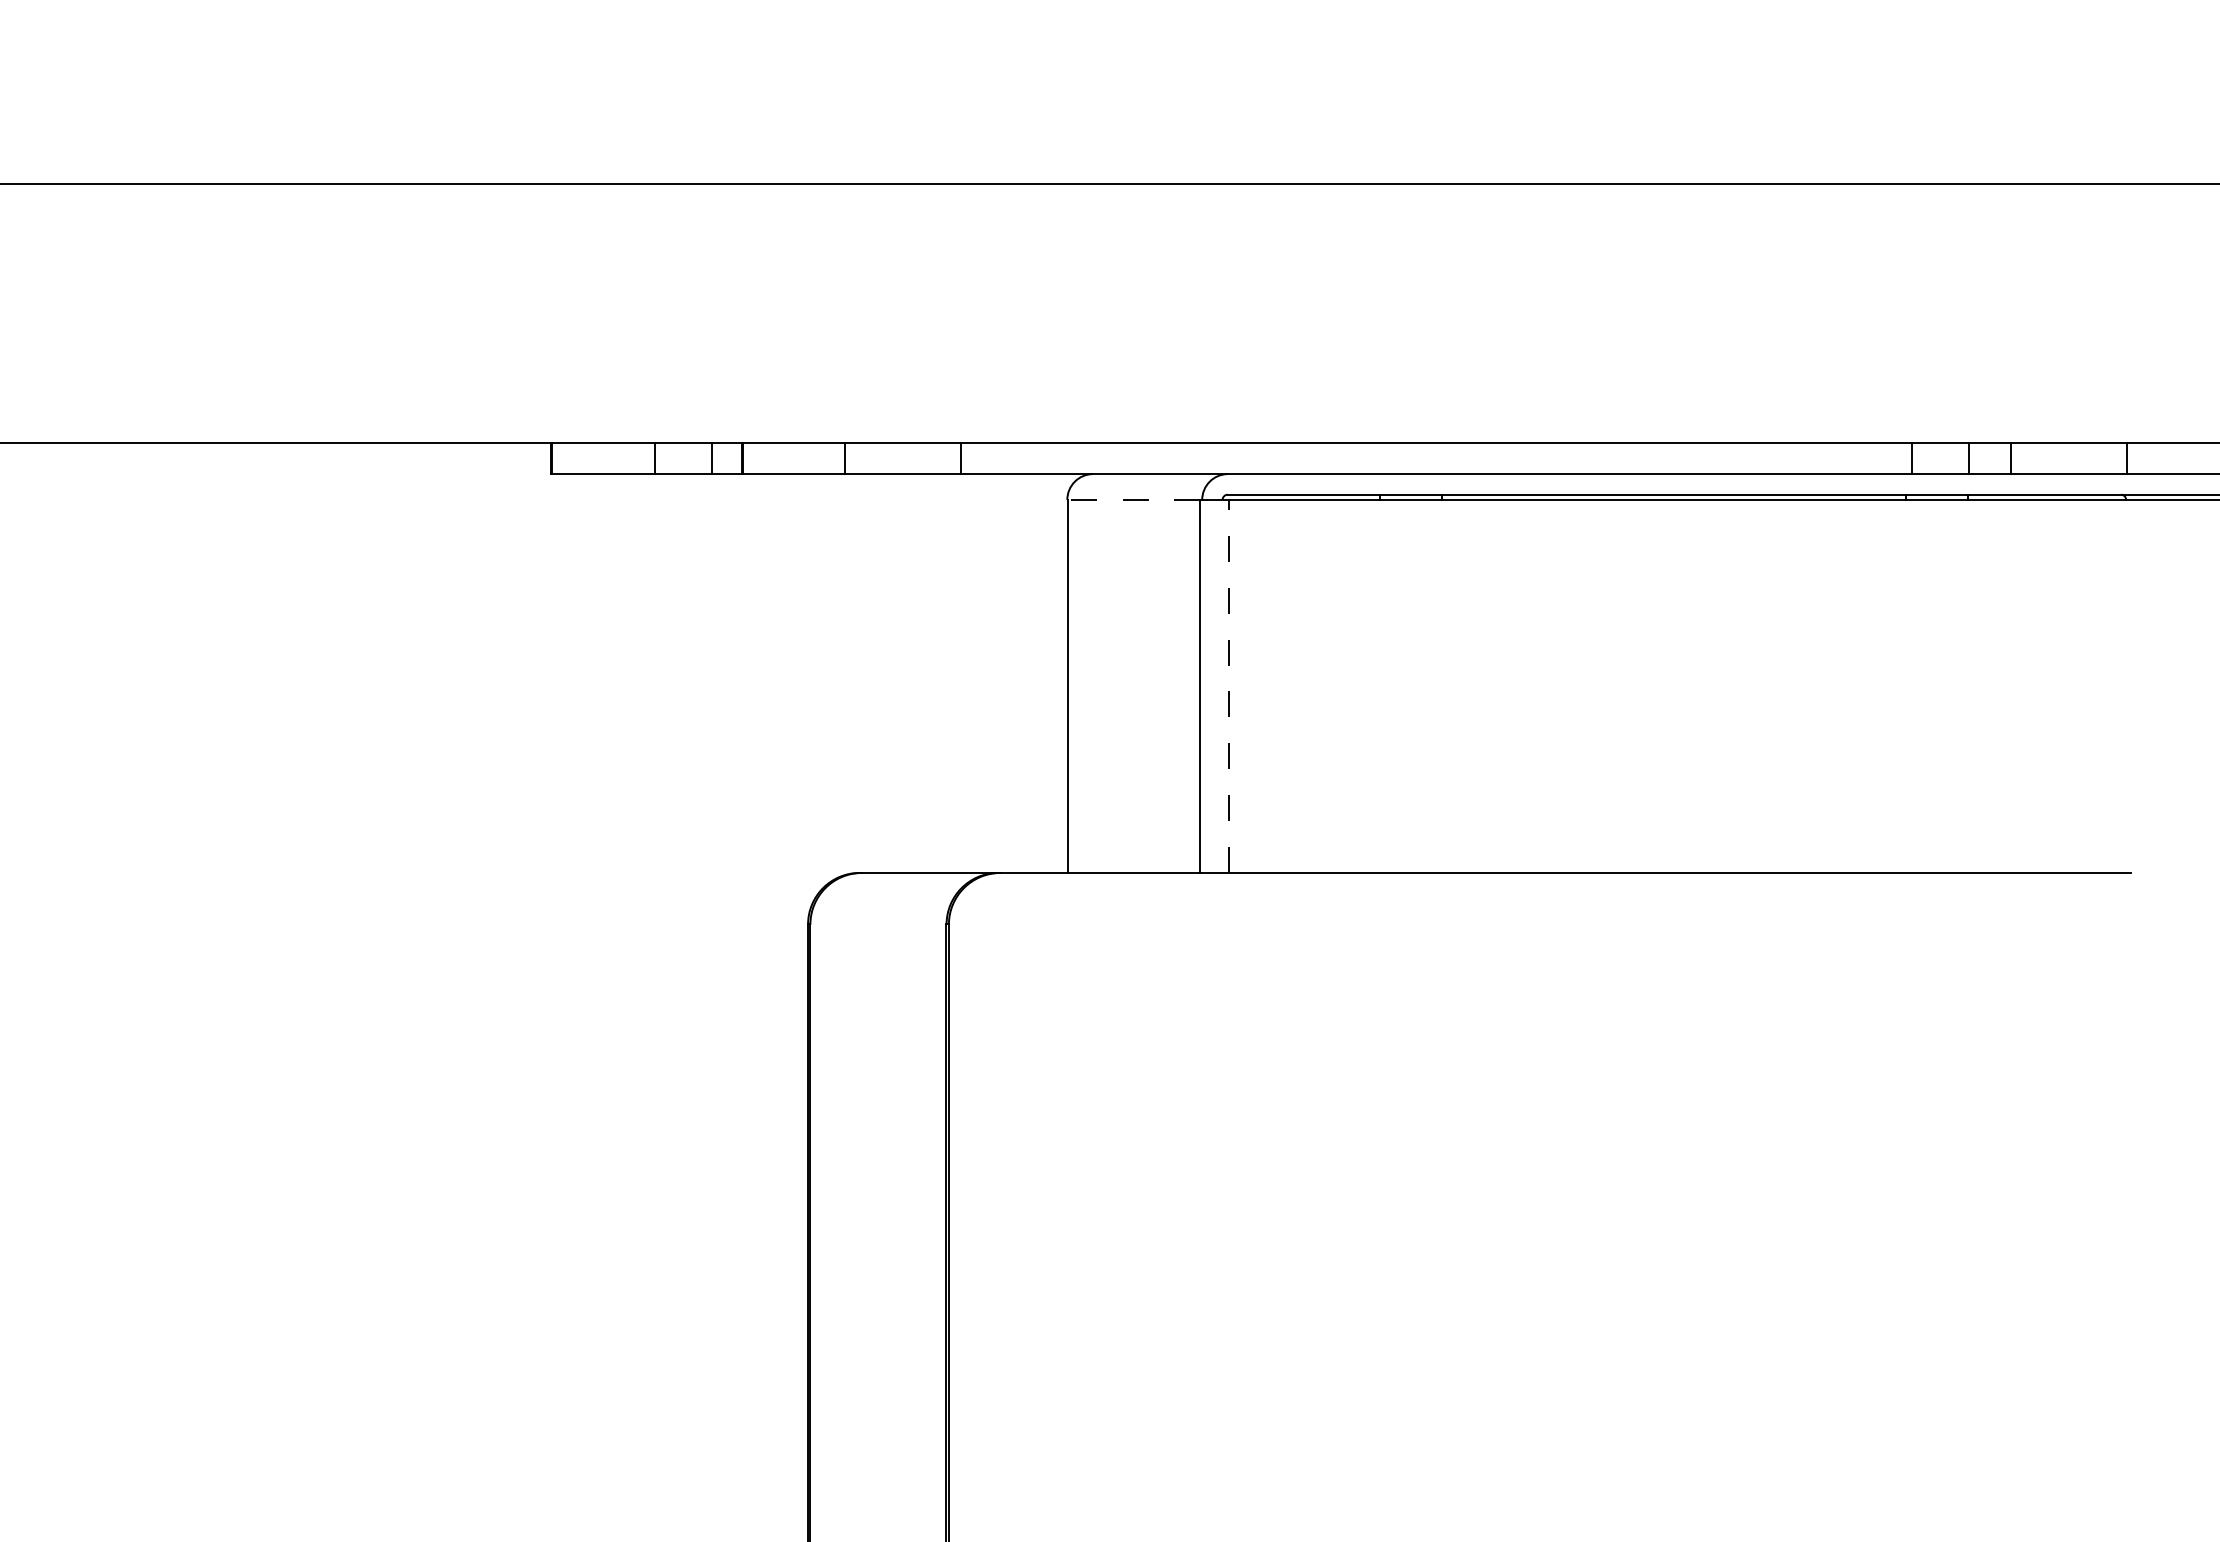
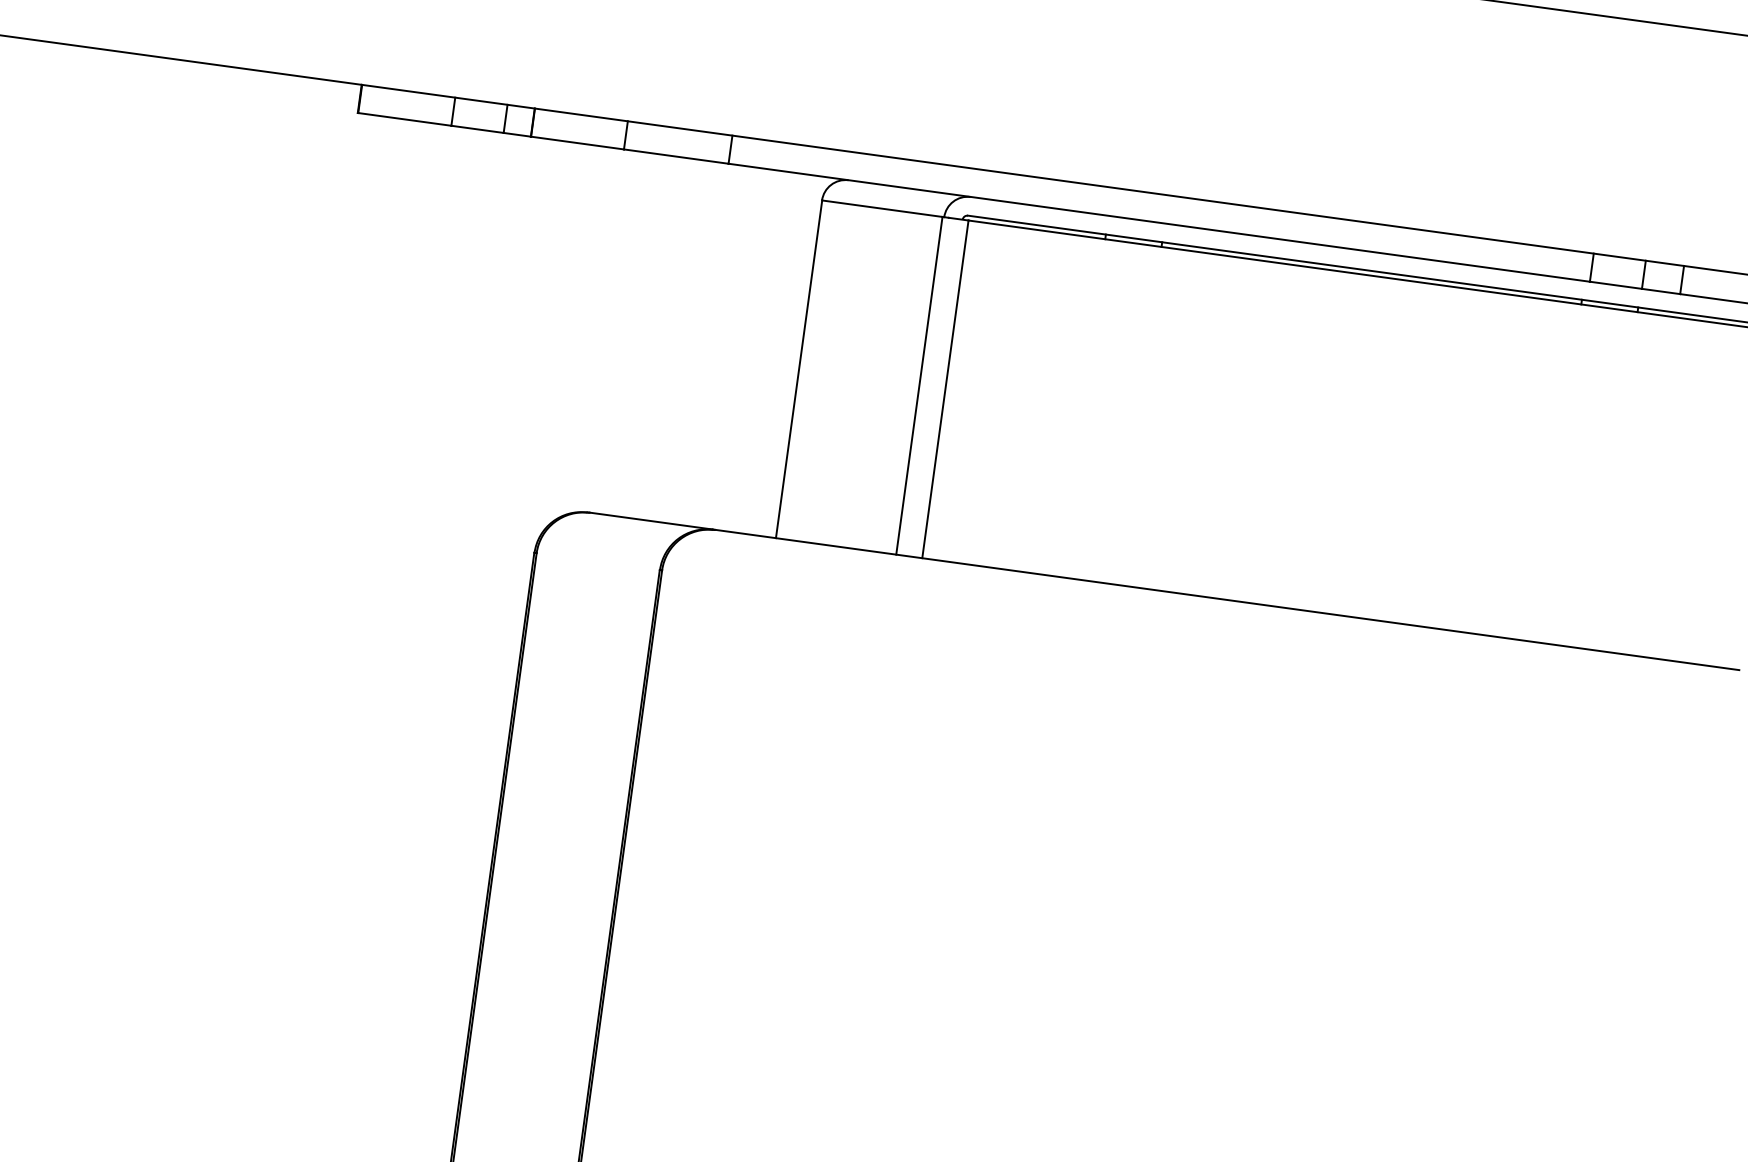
line: (1133, 499) -> (882, 208), dashed -> solid
line: (1229, 685) -> (945, 388), dashed -> solid

